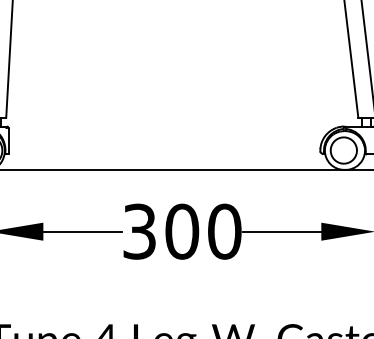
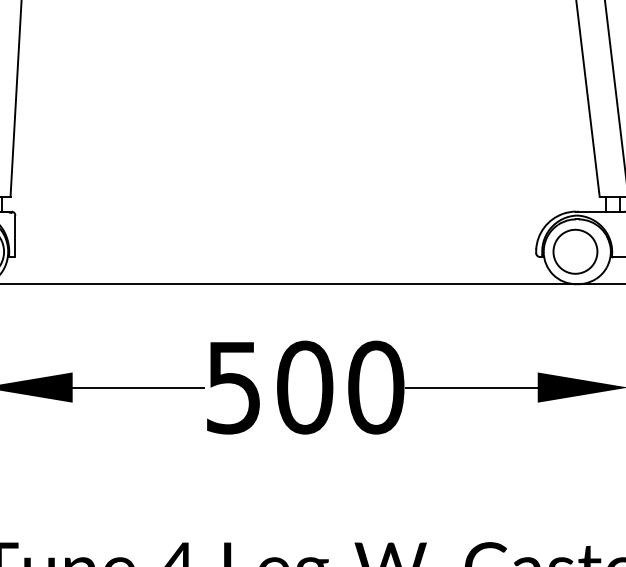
text: (139, 231) -> (233, 387), 300 -> 500

